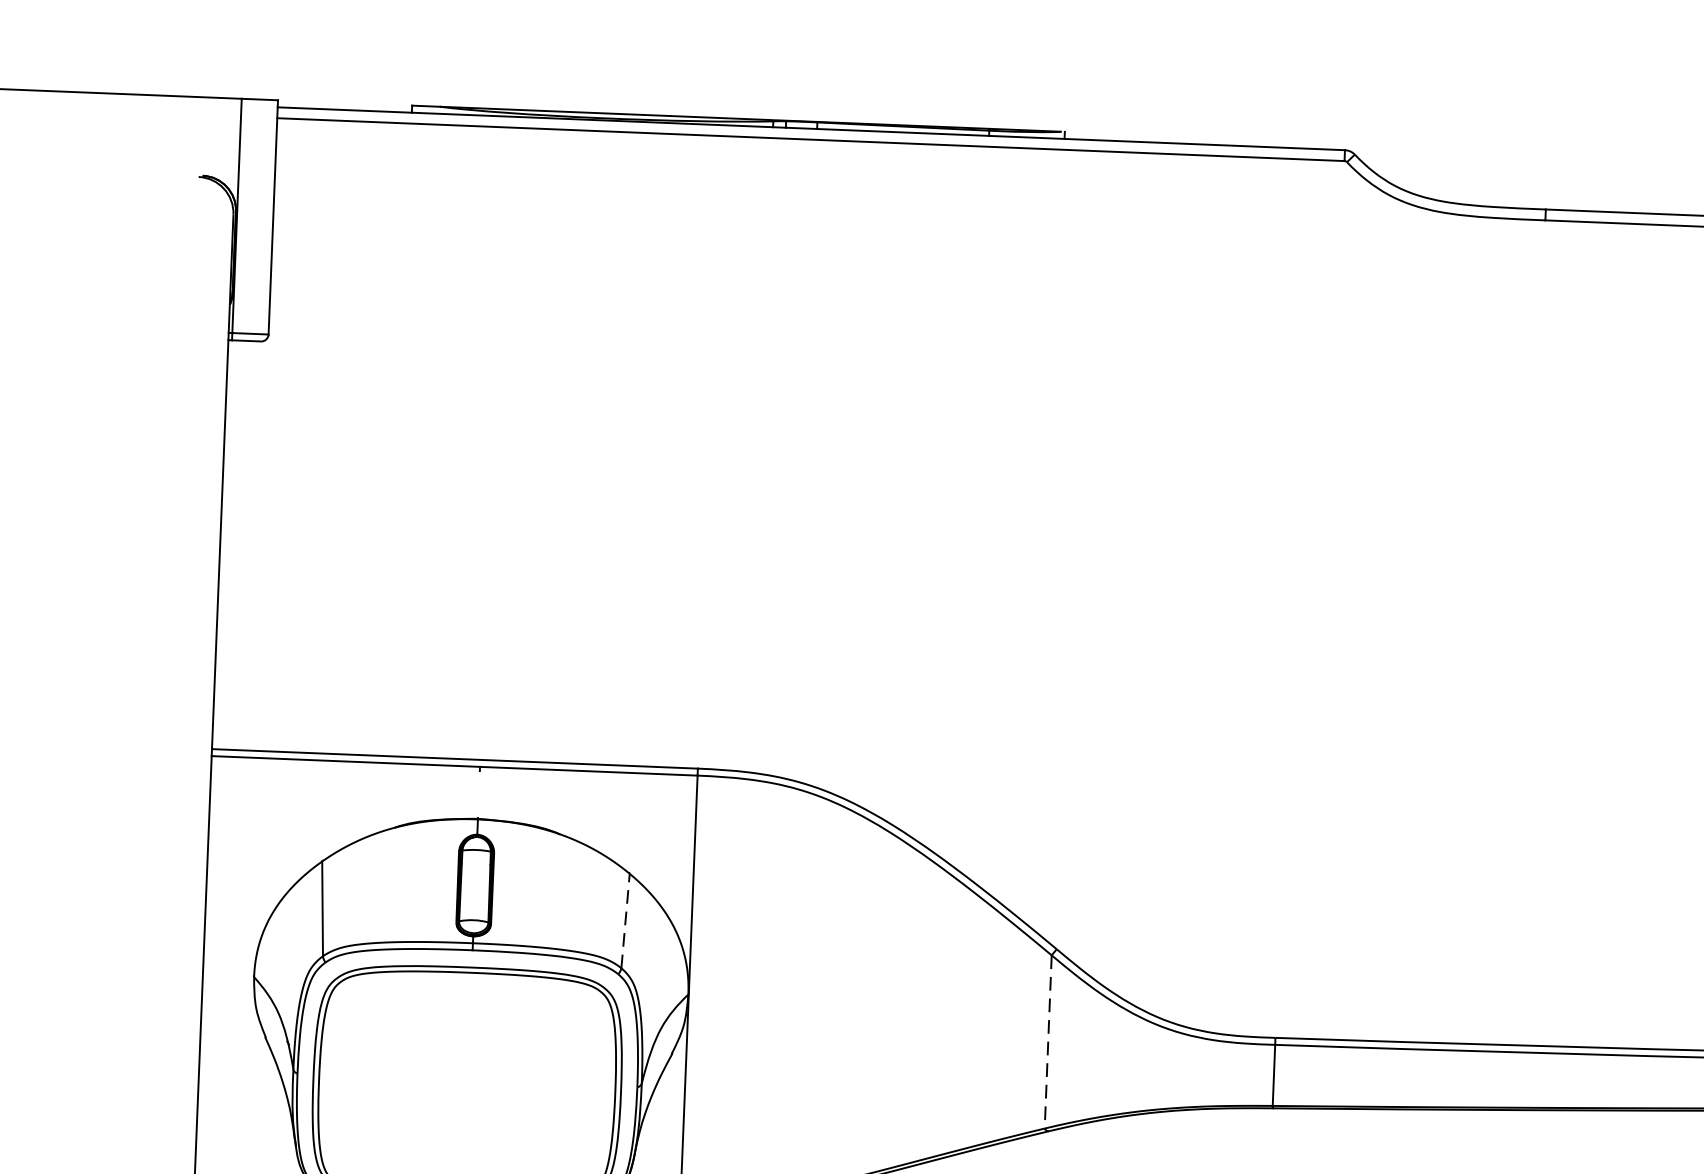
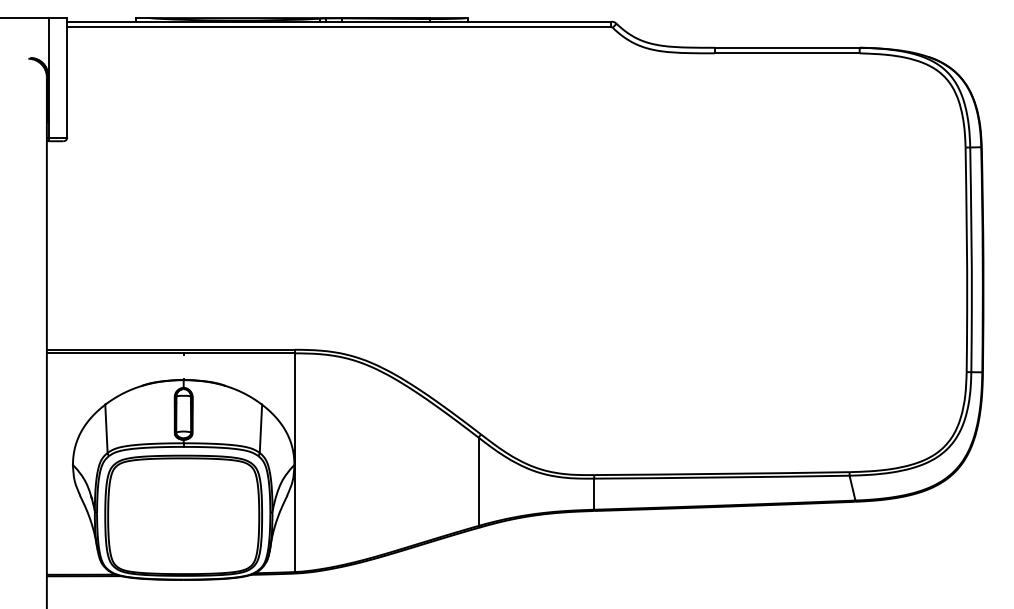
line: (624, 920) -> (260, 428), dashed -> solid
line: (1047, 1043) -> (478, 482), dashed -> solid

